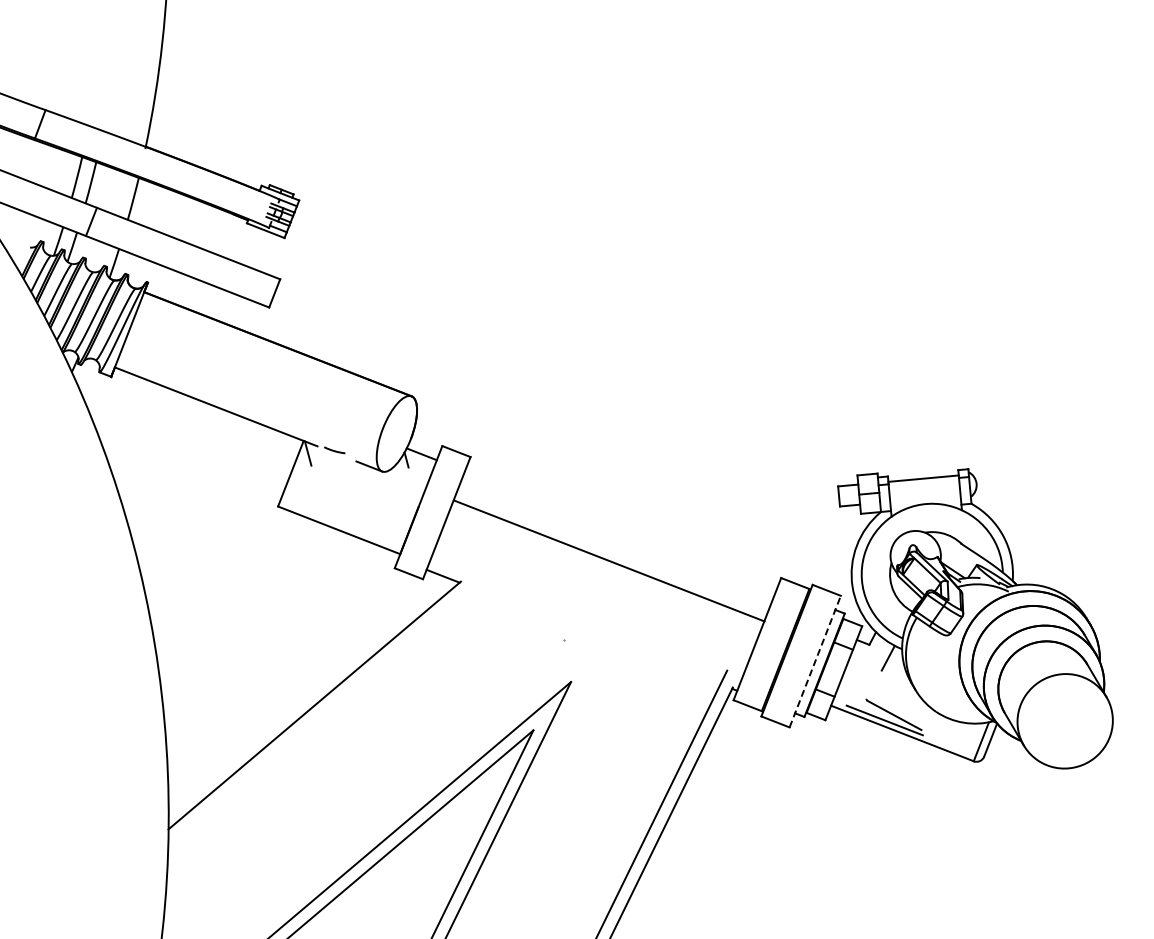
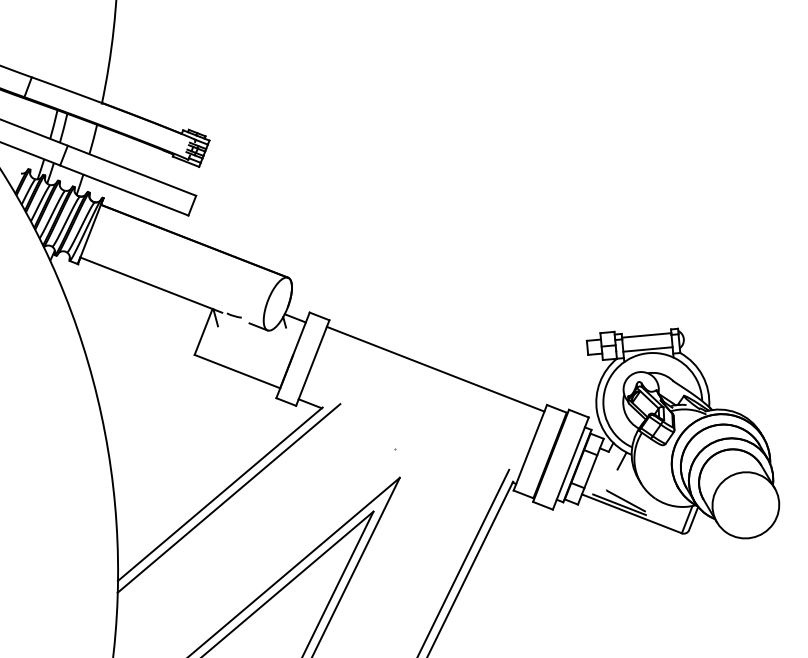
line: (925, 498) -> (648, 349), added
line: (608, 560) -> (435, 368), moved
line: (815, 661) -> (571, 463), dashed -> solid
line: (327, 711) -> (229, 498), added

